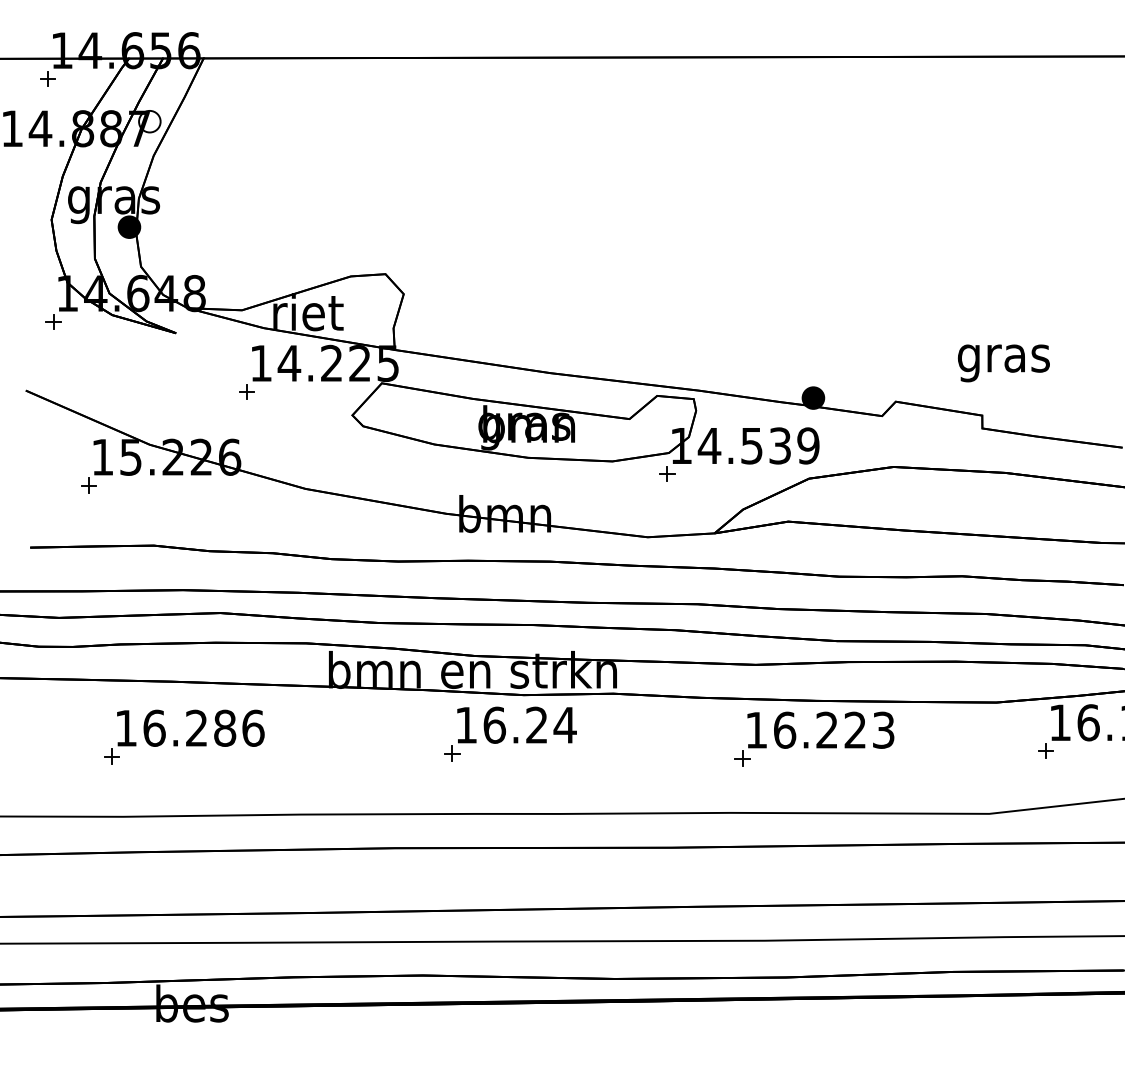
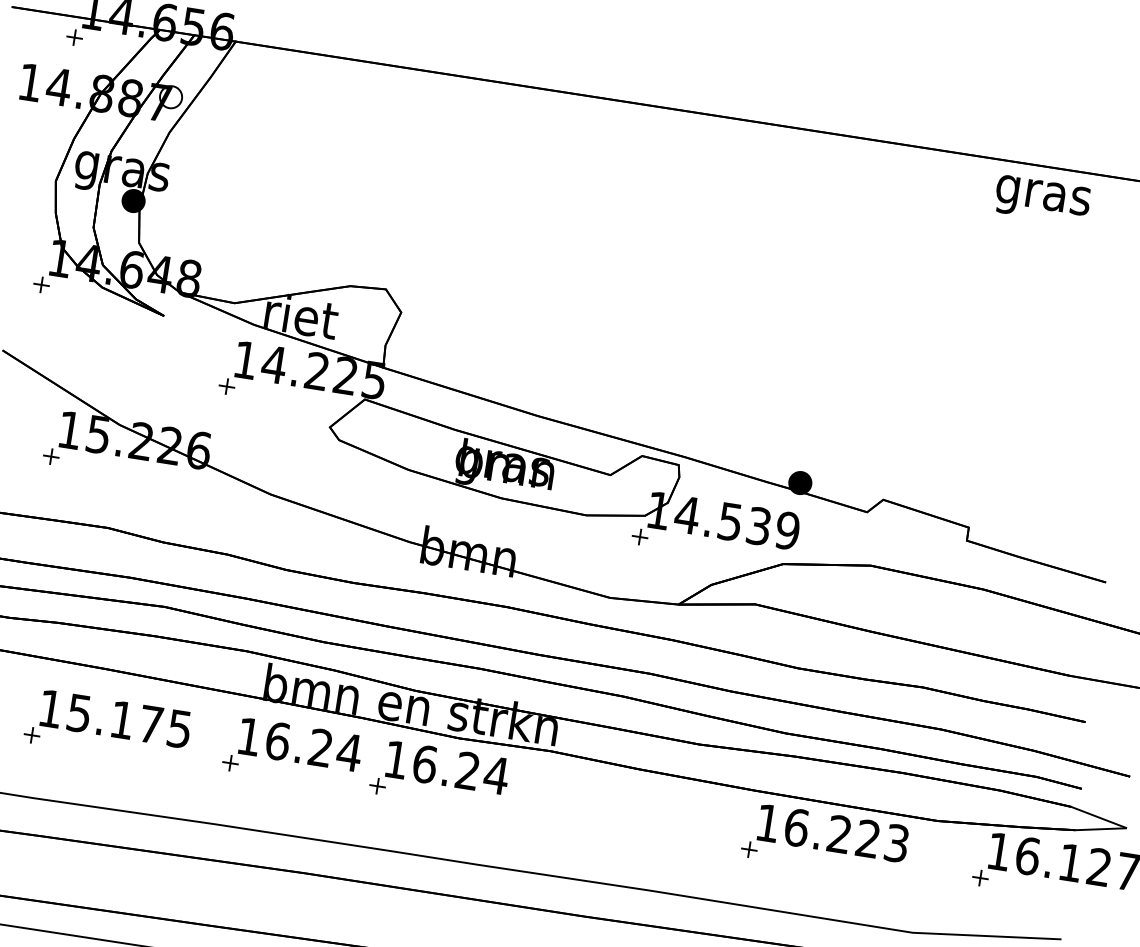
text: (1003, 363) -> (1042, 200), moved
text: (203, 727) -> (129, 720), 16.286 -> 15.175
part: (365, 733) -> (292, 752), added
part: (814, 738) -> (825, 840), moved

